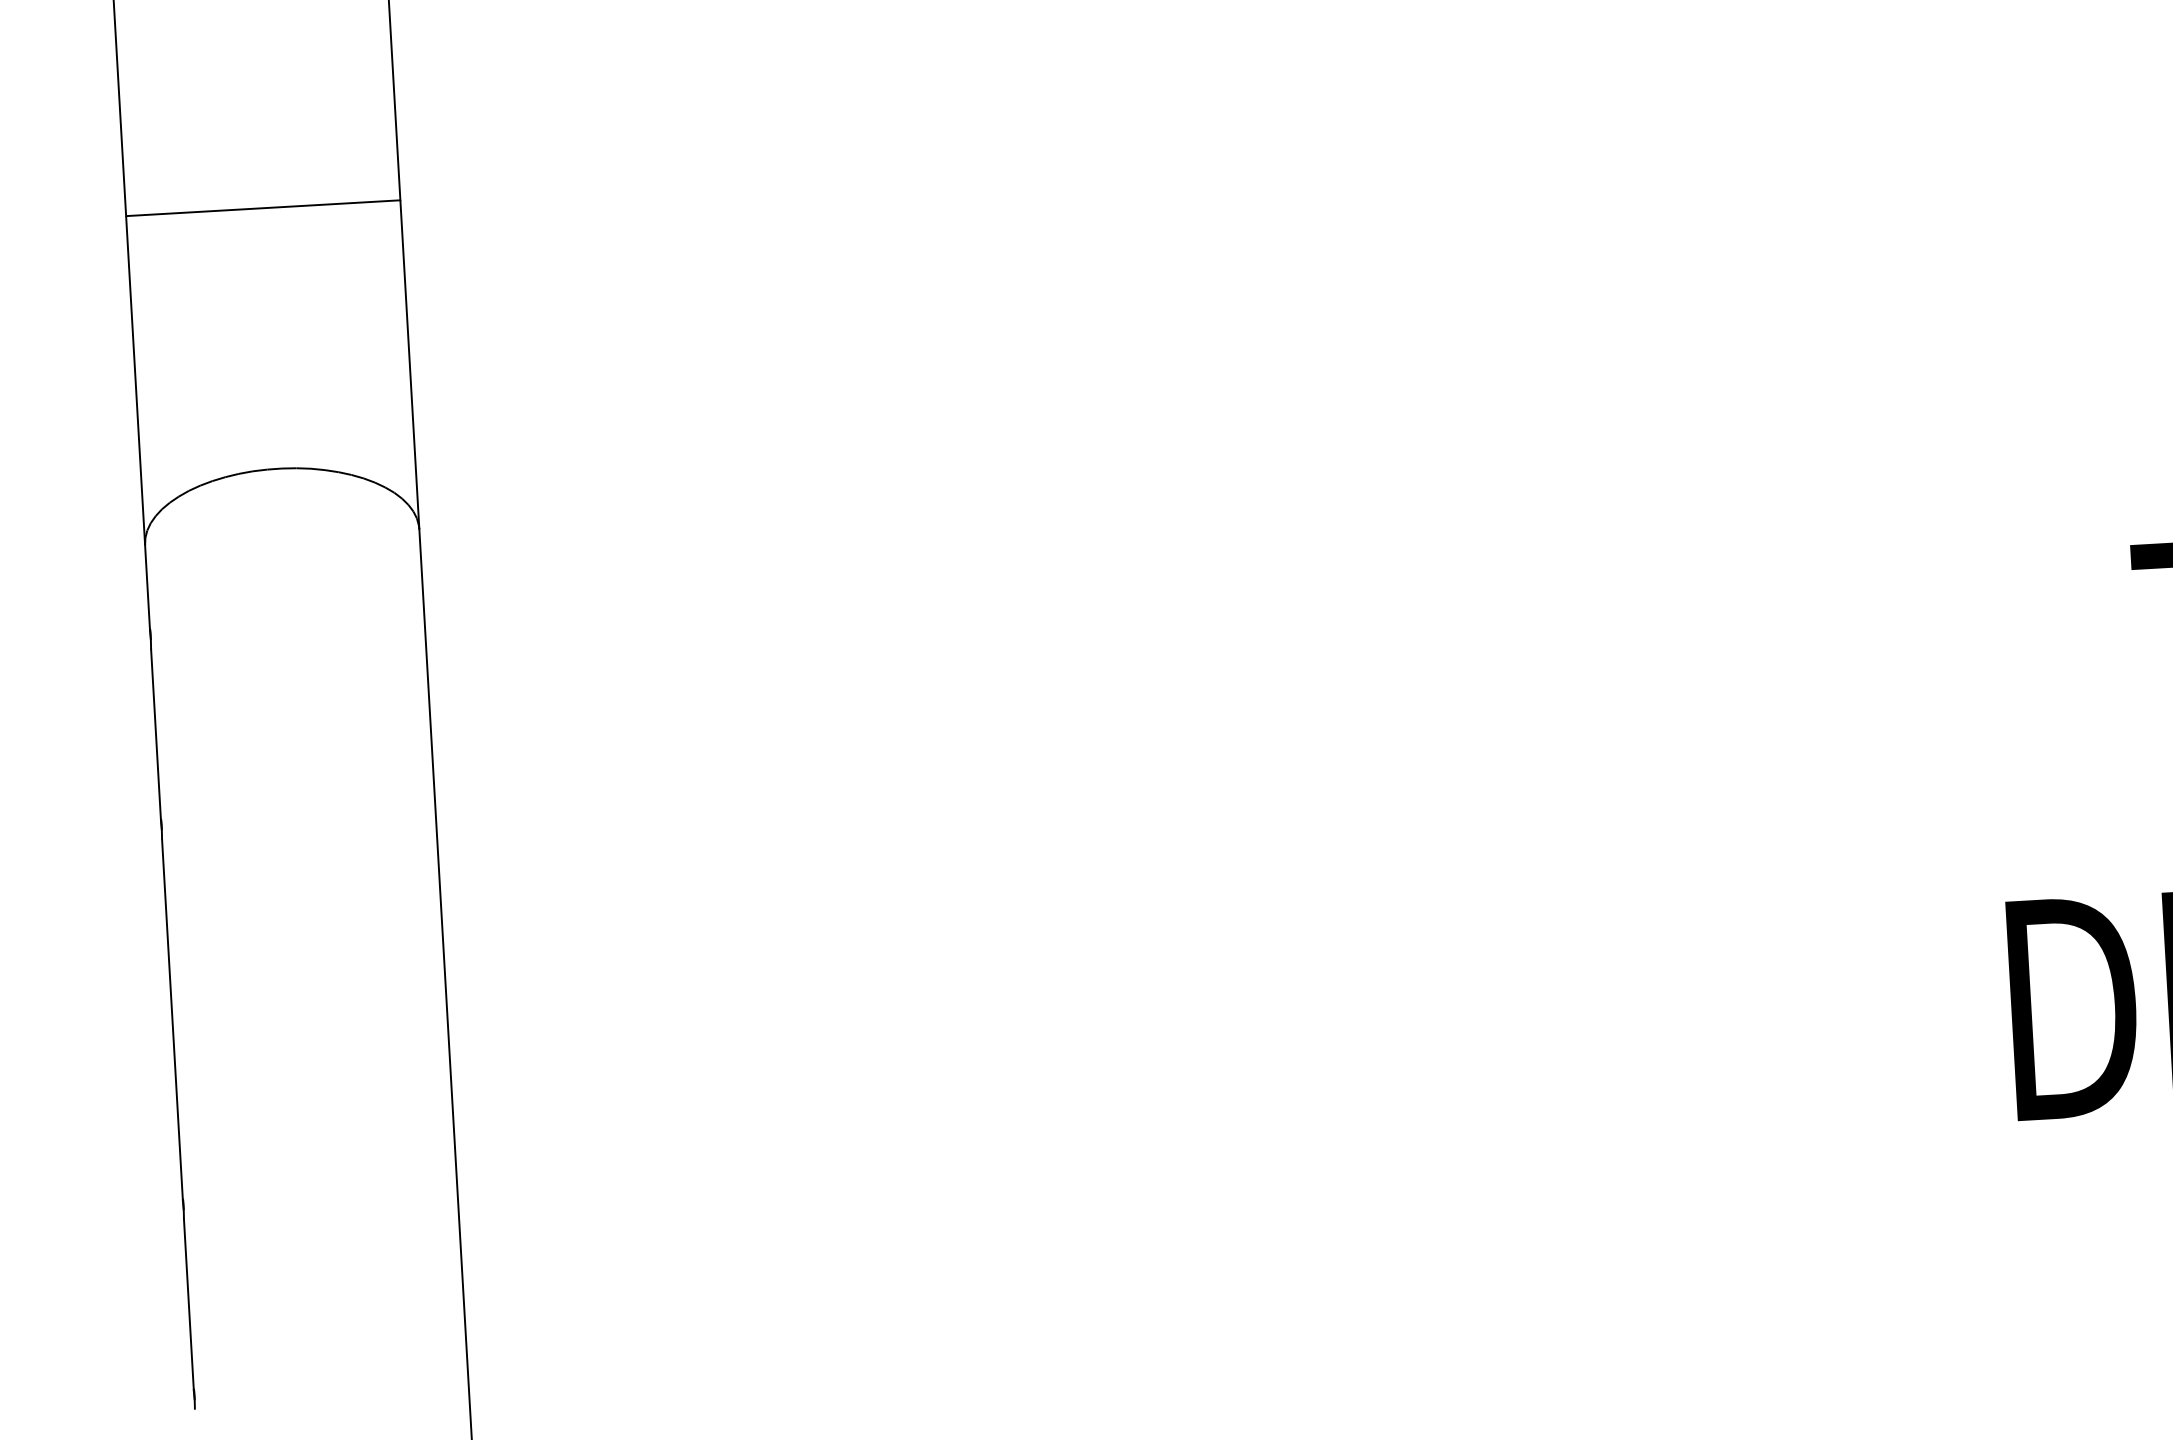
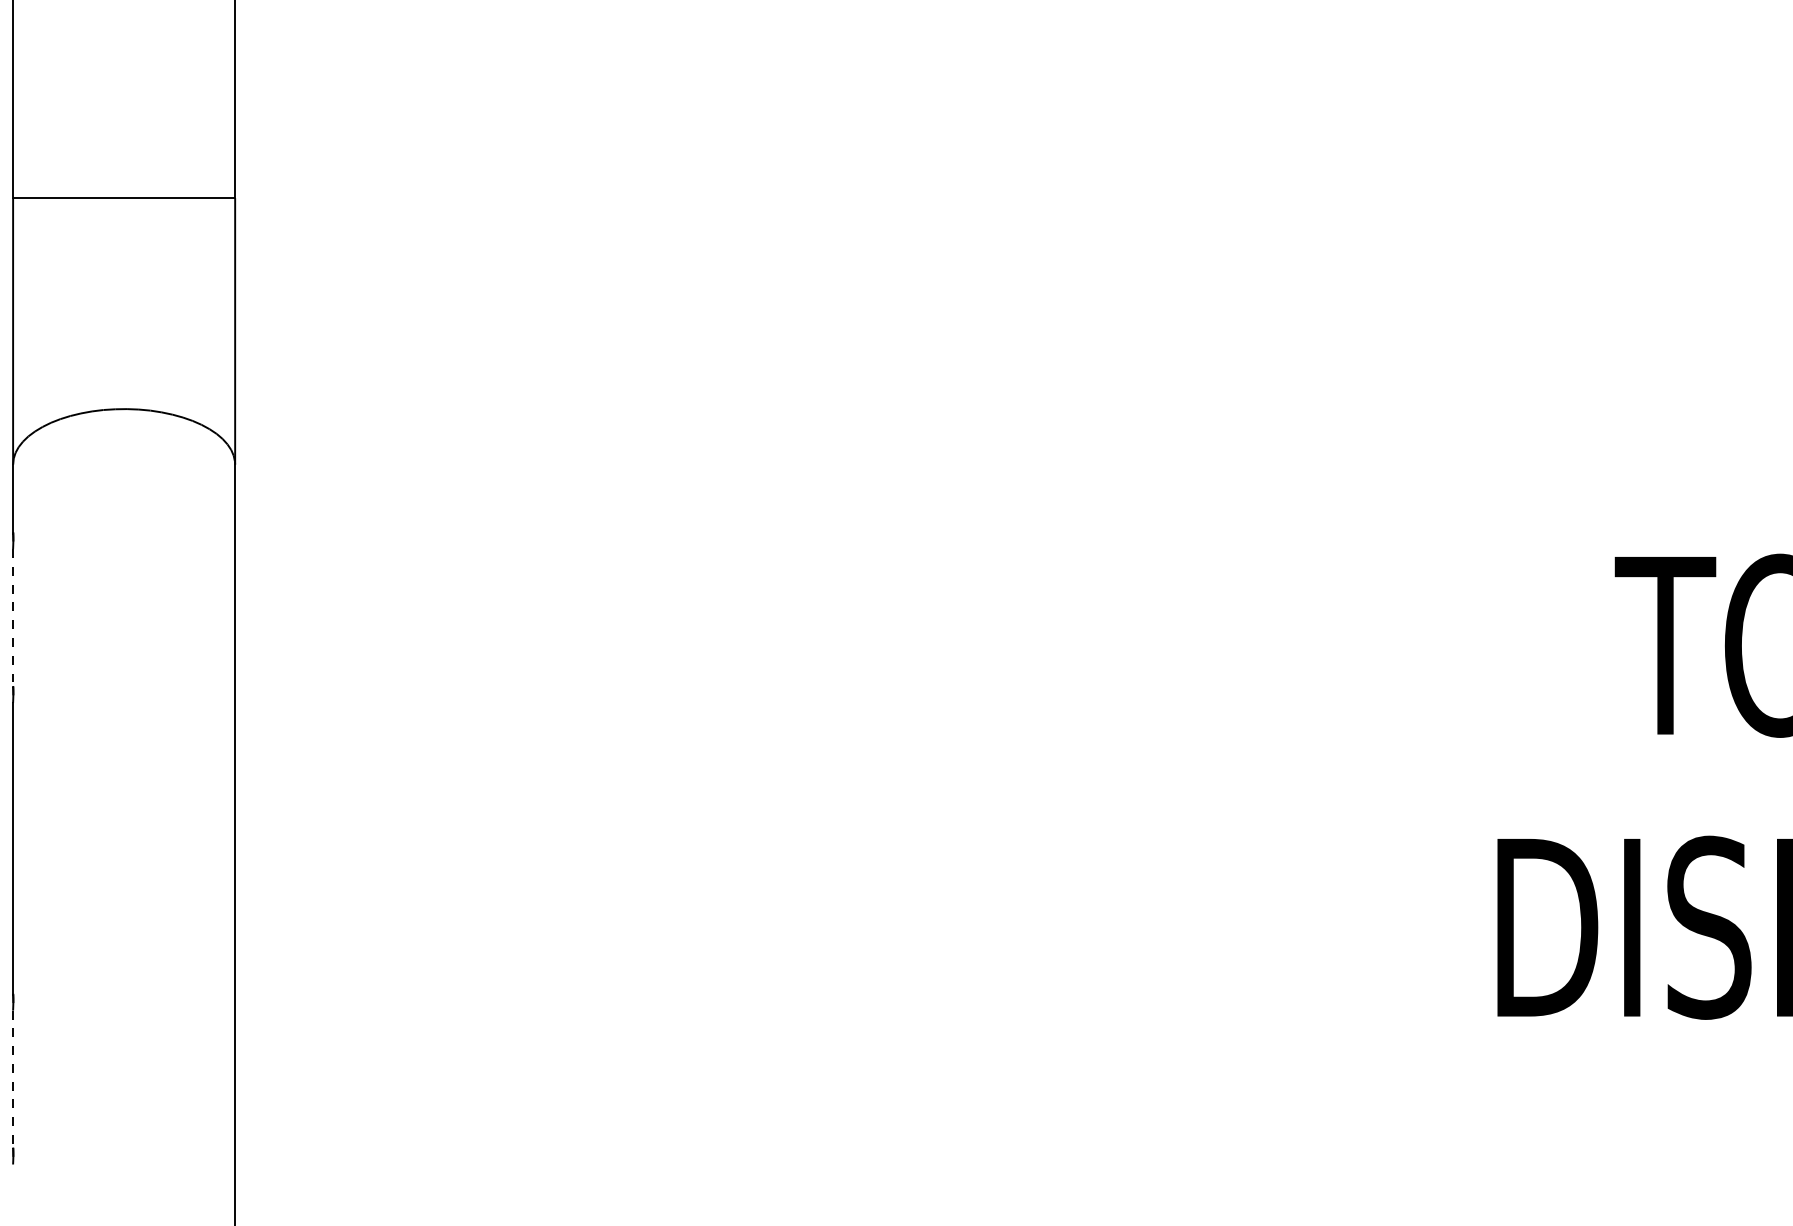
line: (156, 735) -> (13, 618), solid -> dashed
line: (189, 1305) -> (13, 1080), solid -> dashed

